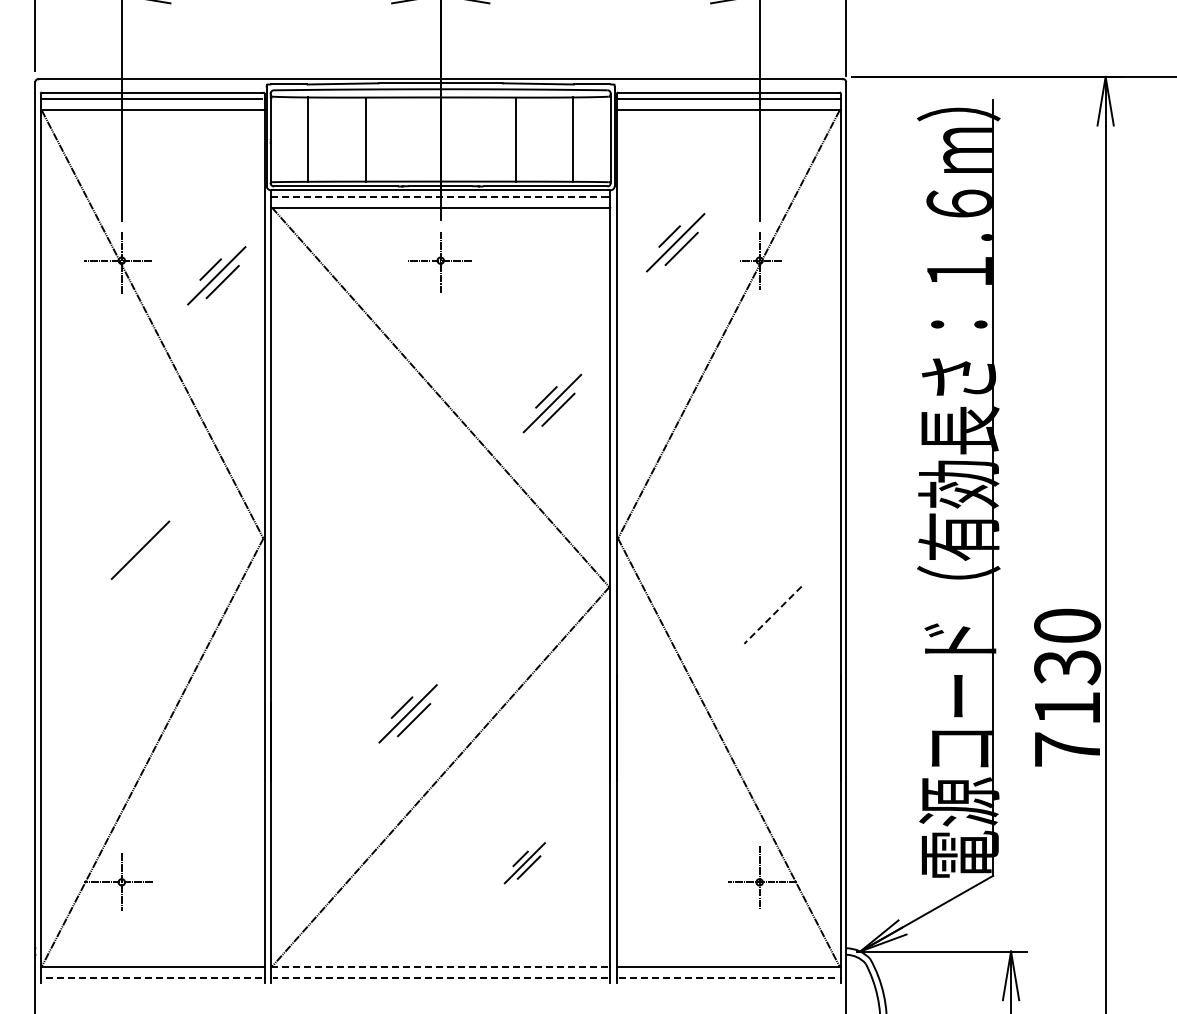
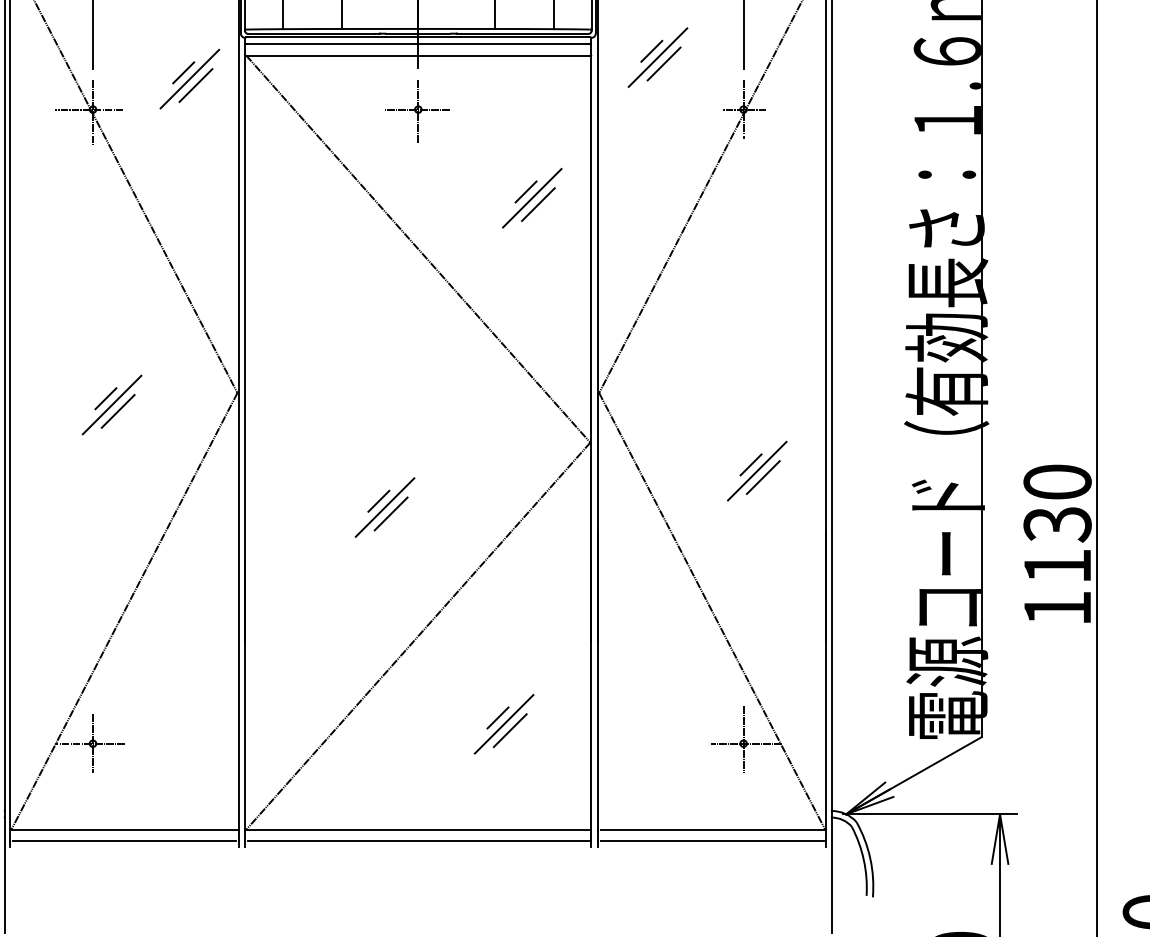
line: (440, 196) -> (418, 44), dashed -> solid
part: (675, 242) -> (657, 57), moved
part: (216, 275) -> (189, 78), moved
part: (552, 403) -> (532, 198), moved
line: (134, 543) -> (105, 398), added
line: (146, 556) -> (118, 411), added
line: (766, 608) -> (750, 464), added
line: (773, 615) -> (757, 471), dashed -> solid
line: (778, 621) -> (762, 477), added
part: (407, 713) -> (384, 507), moved
text: (1067, 749) -> (1057, 608), 7130 -> 1130
part: (524, 862) -> (503, 723), size x1.43
line: (440, 966) -> (418, 829), dashed -> solid
line: (152, 977) -> (124, 840), dashed -> solid
line: (440, 977) -> (418, 840), dashed -> solid
line: (729, 977) -> (712, 840), dashed -> solid

